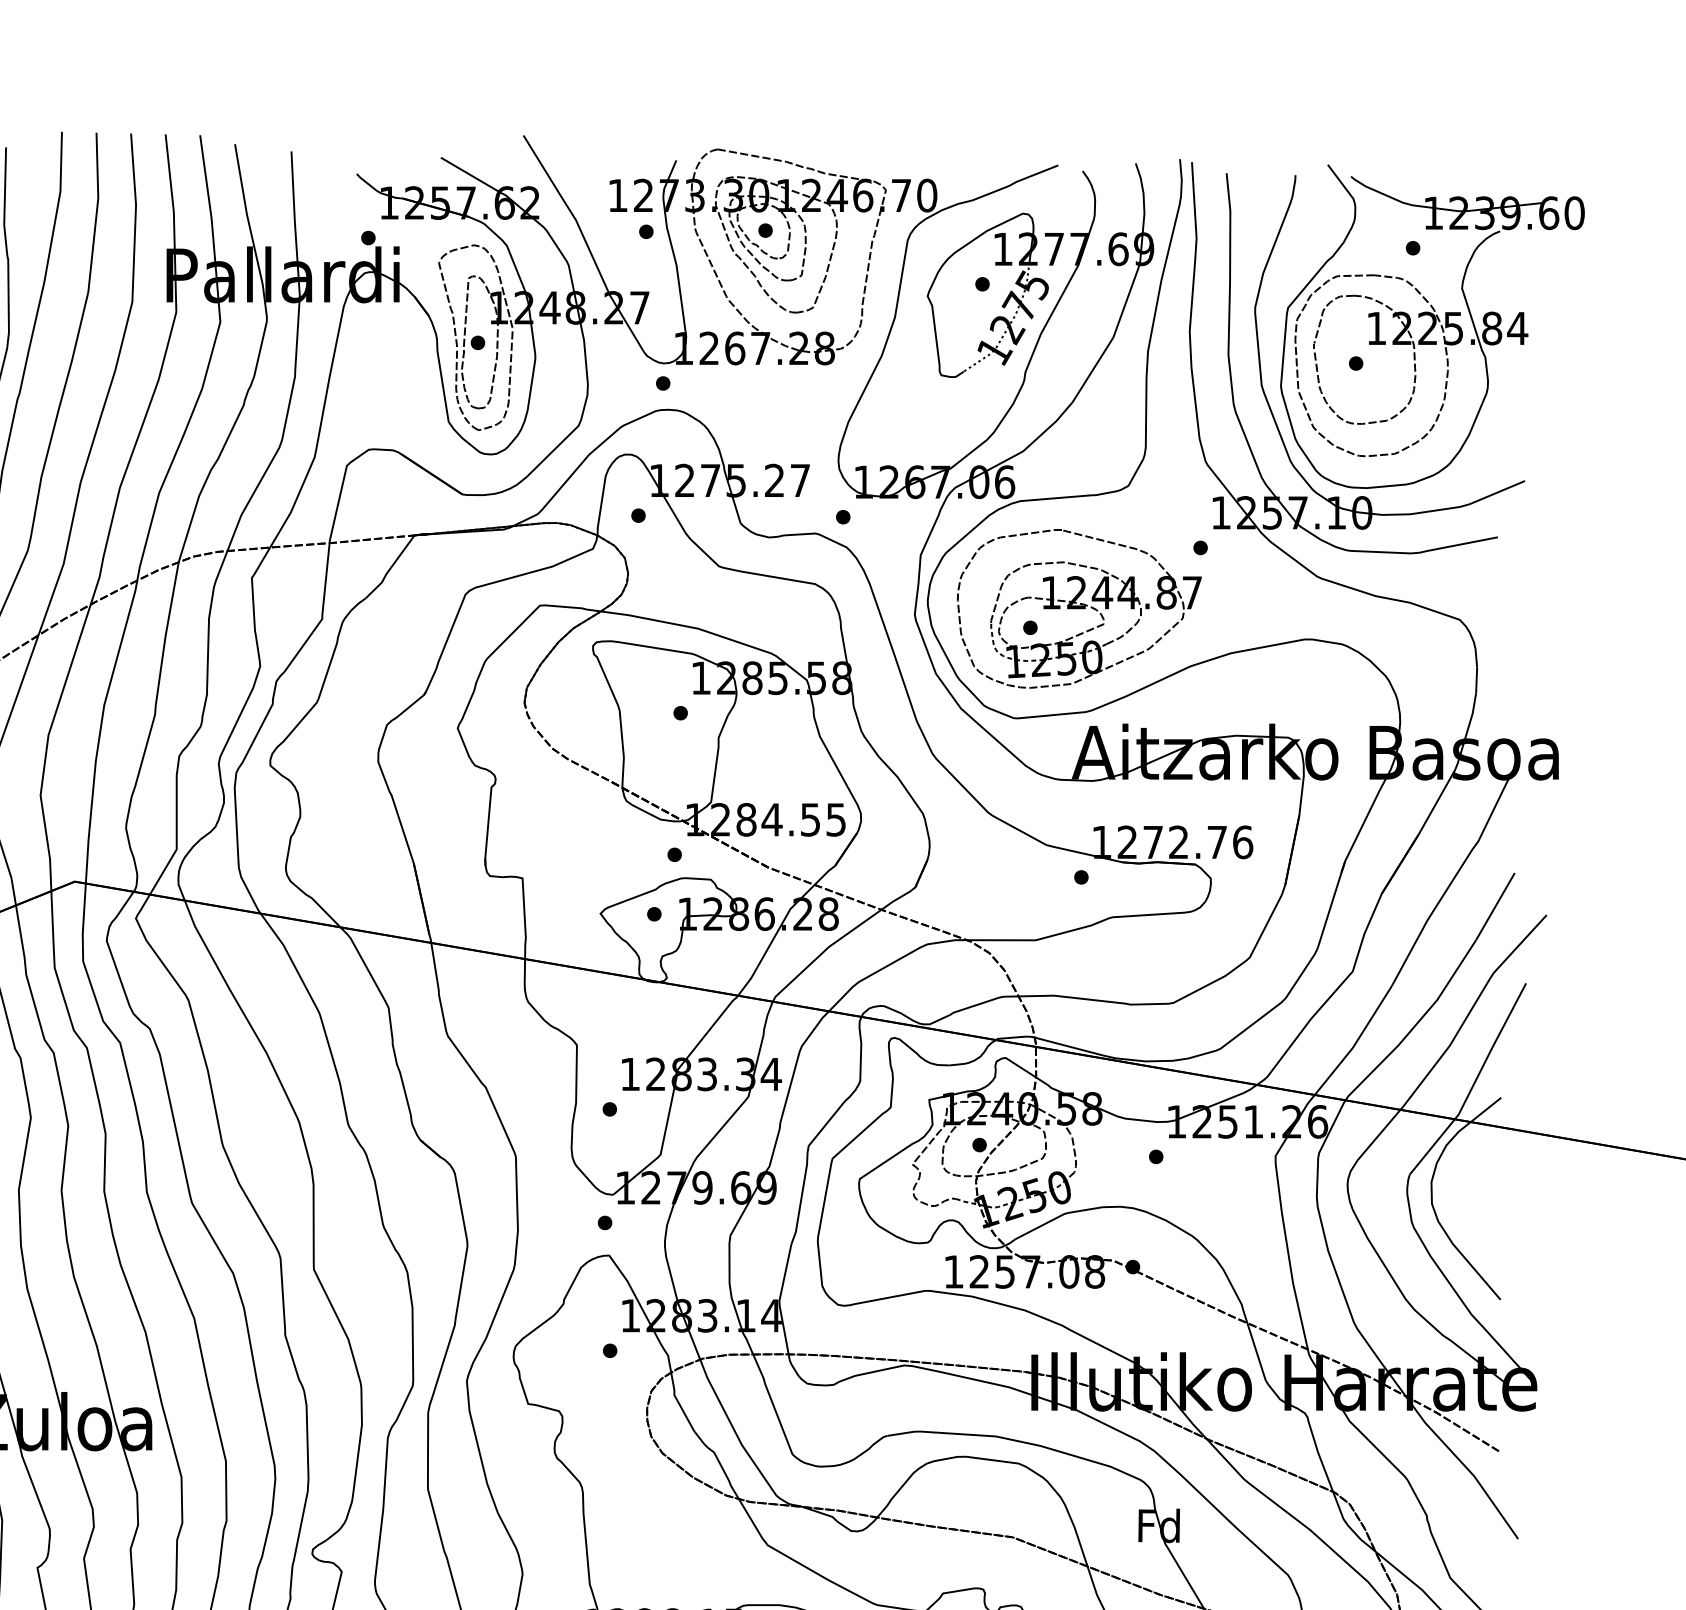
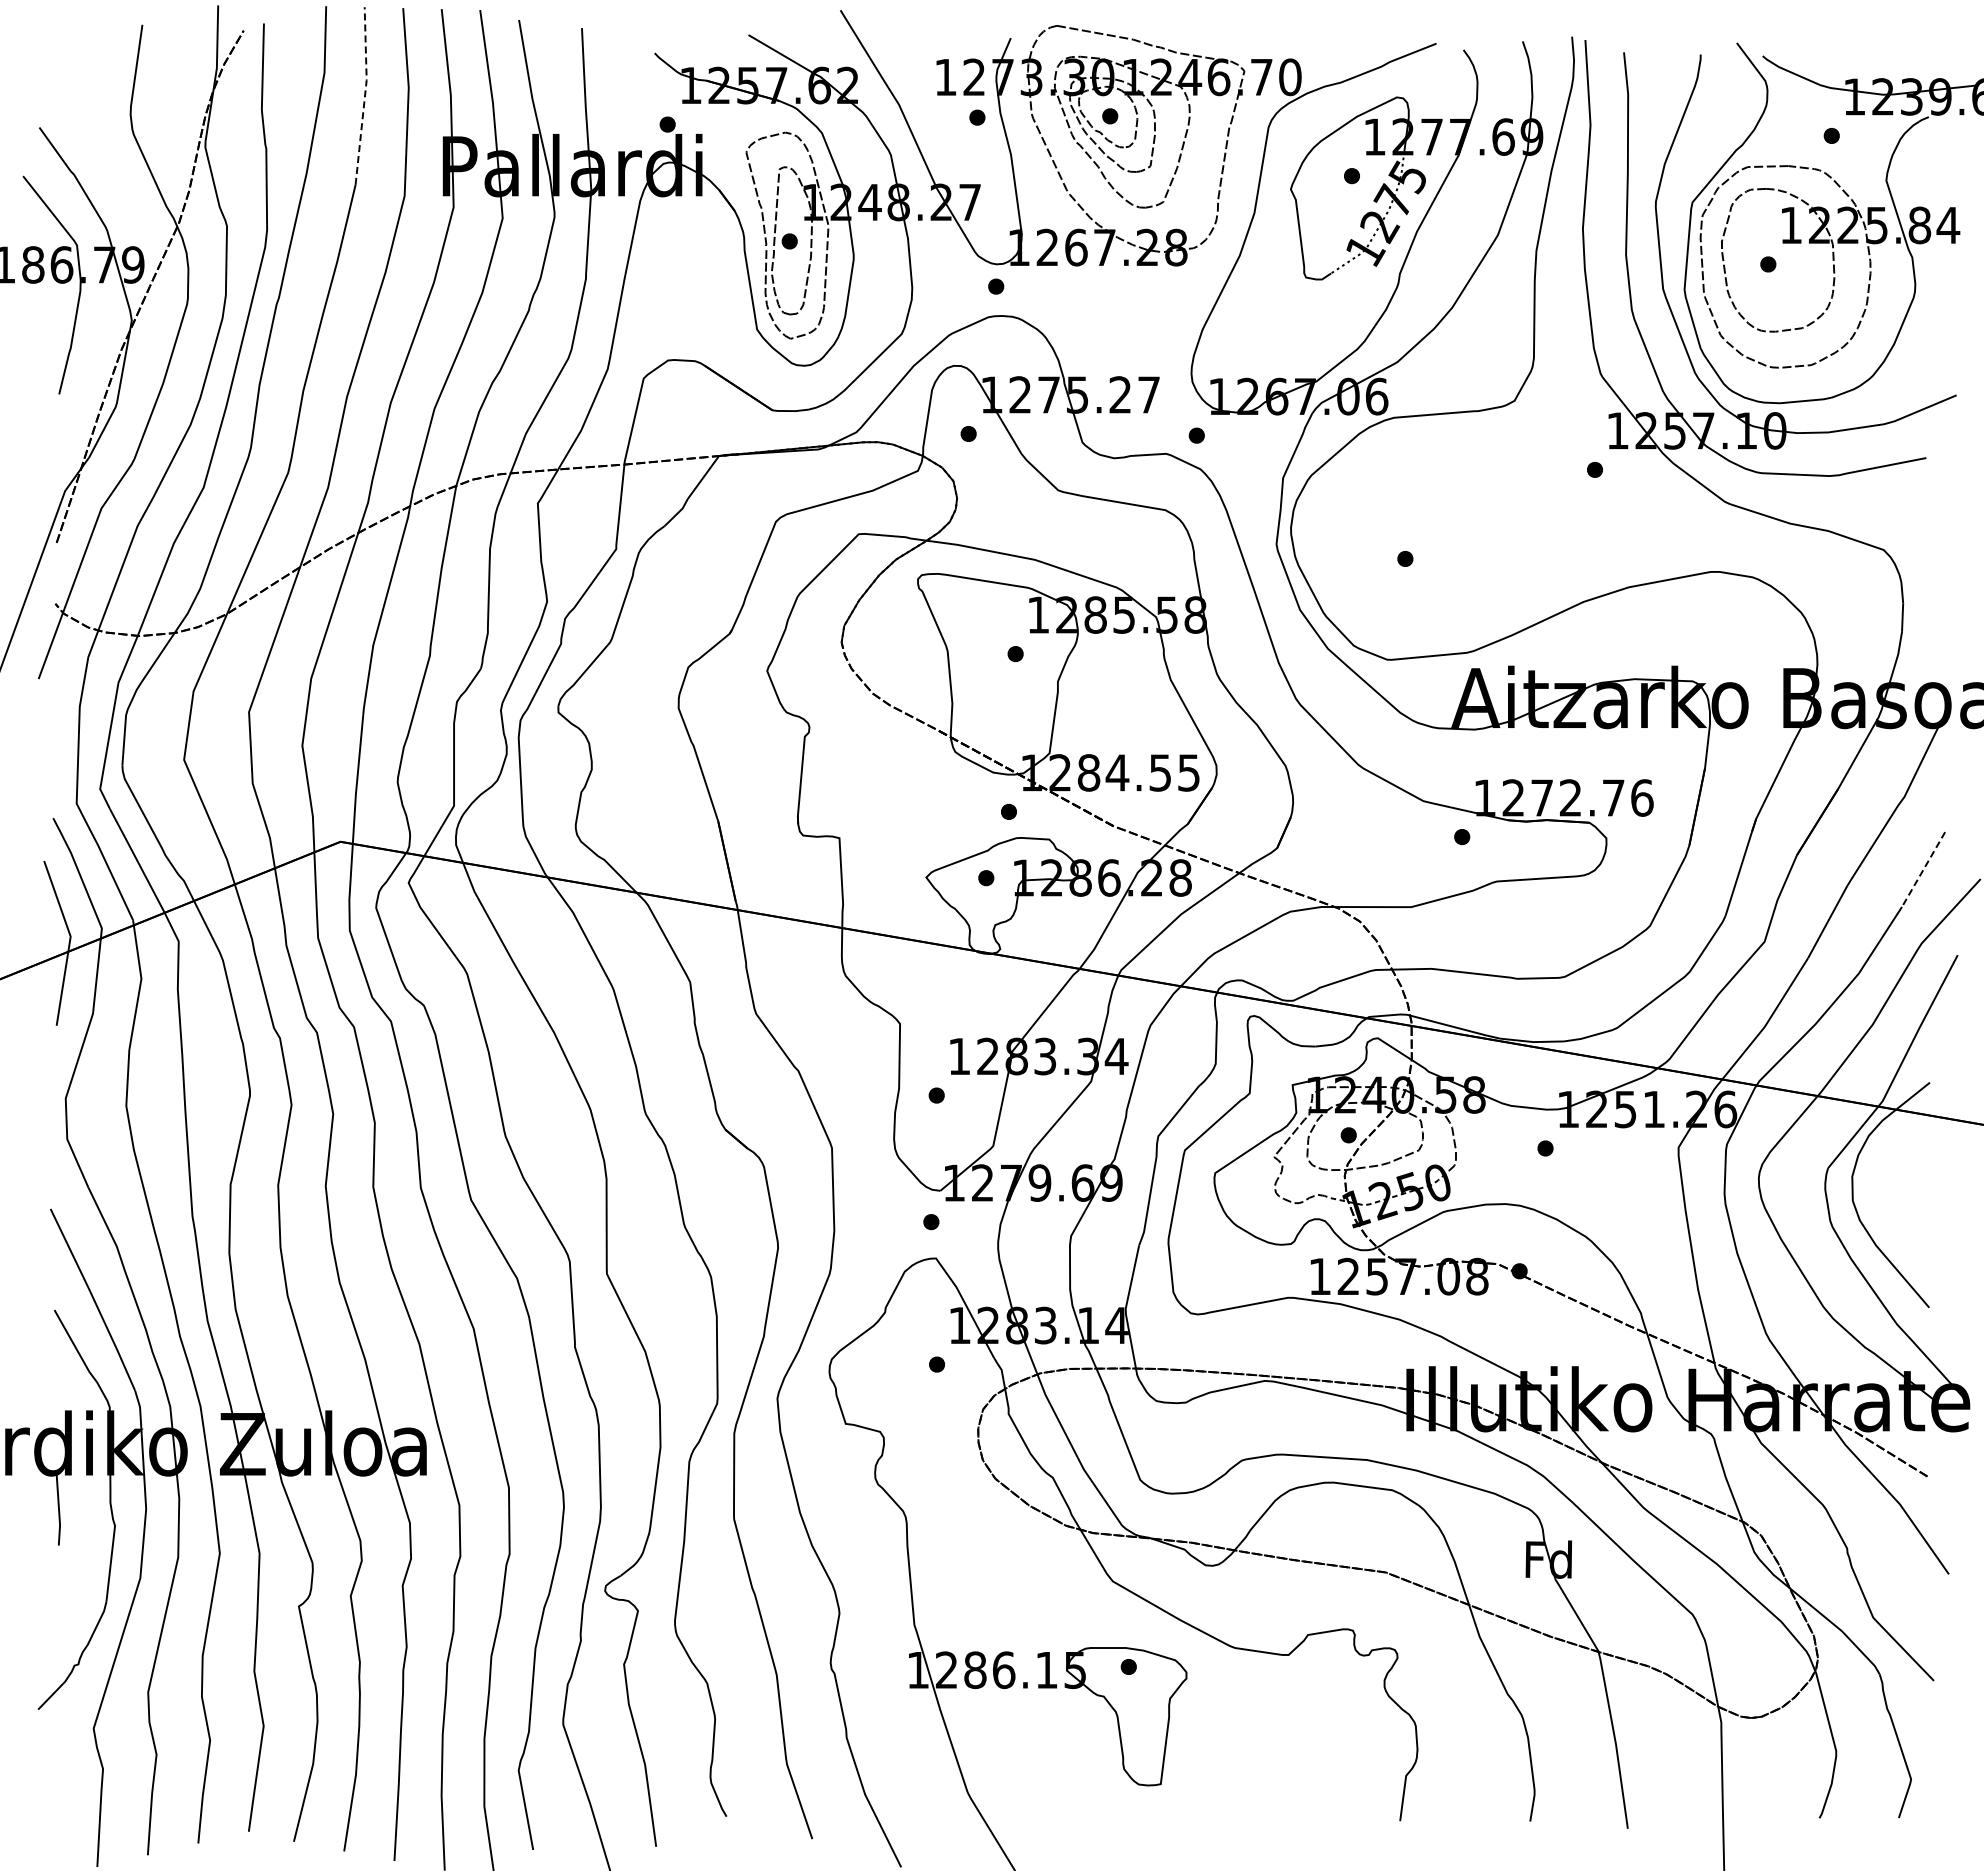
line: (97, 211) -> (365, 95), solid -> dashed
part: (1078, 608) -> (1459, 537), removed
line: (1495, 906) -> (1923, 869), solid -> dashed

